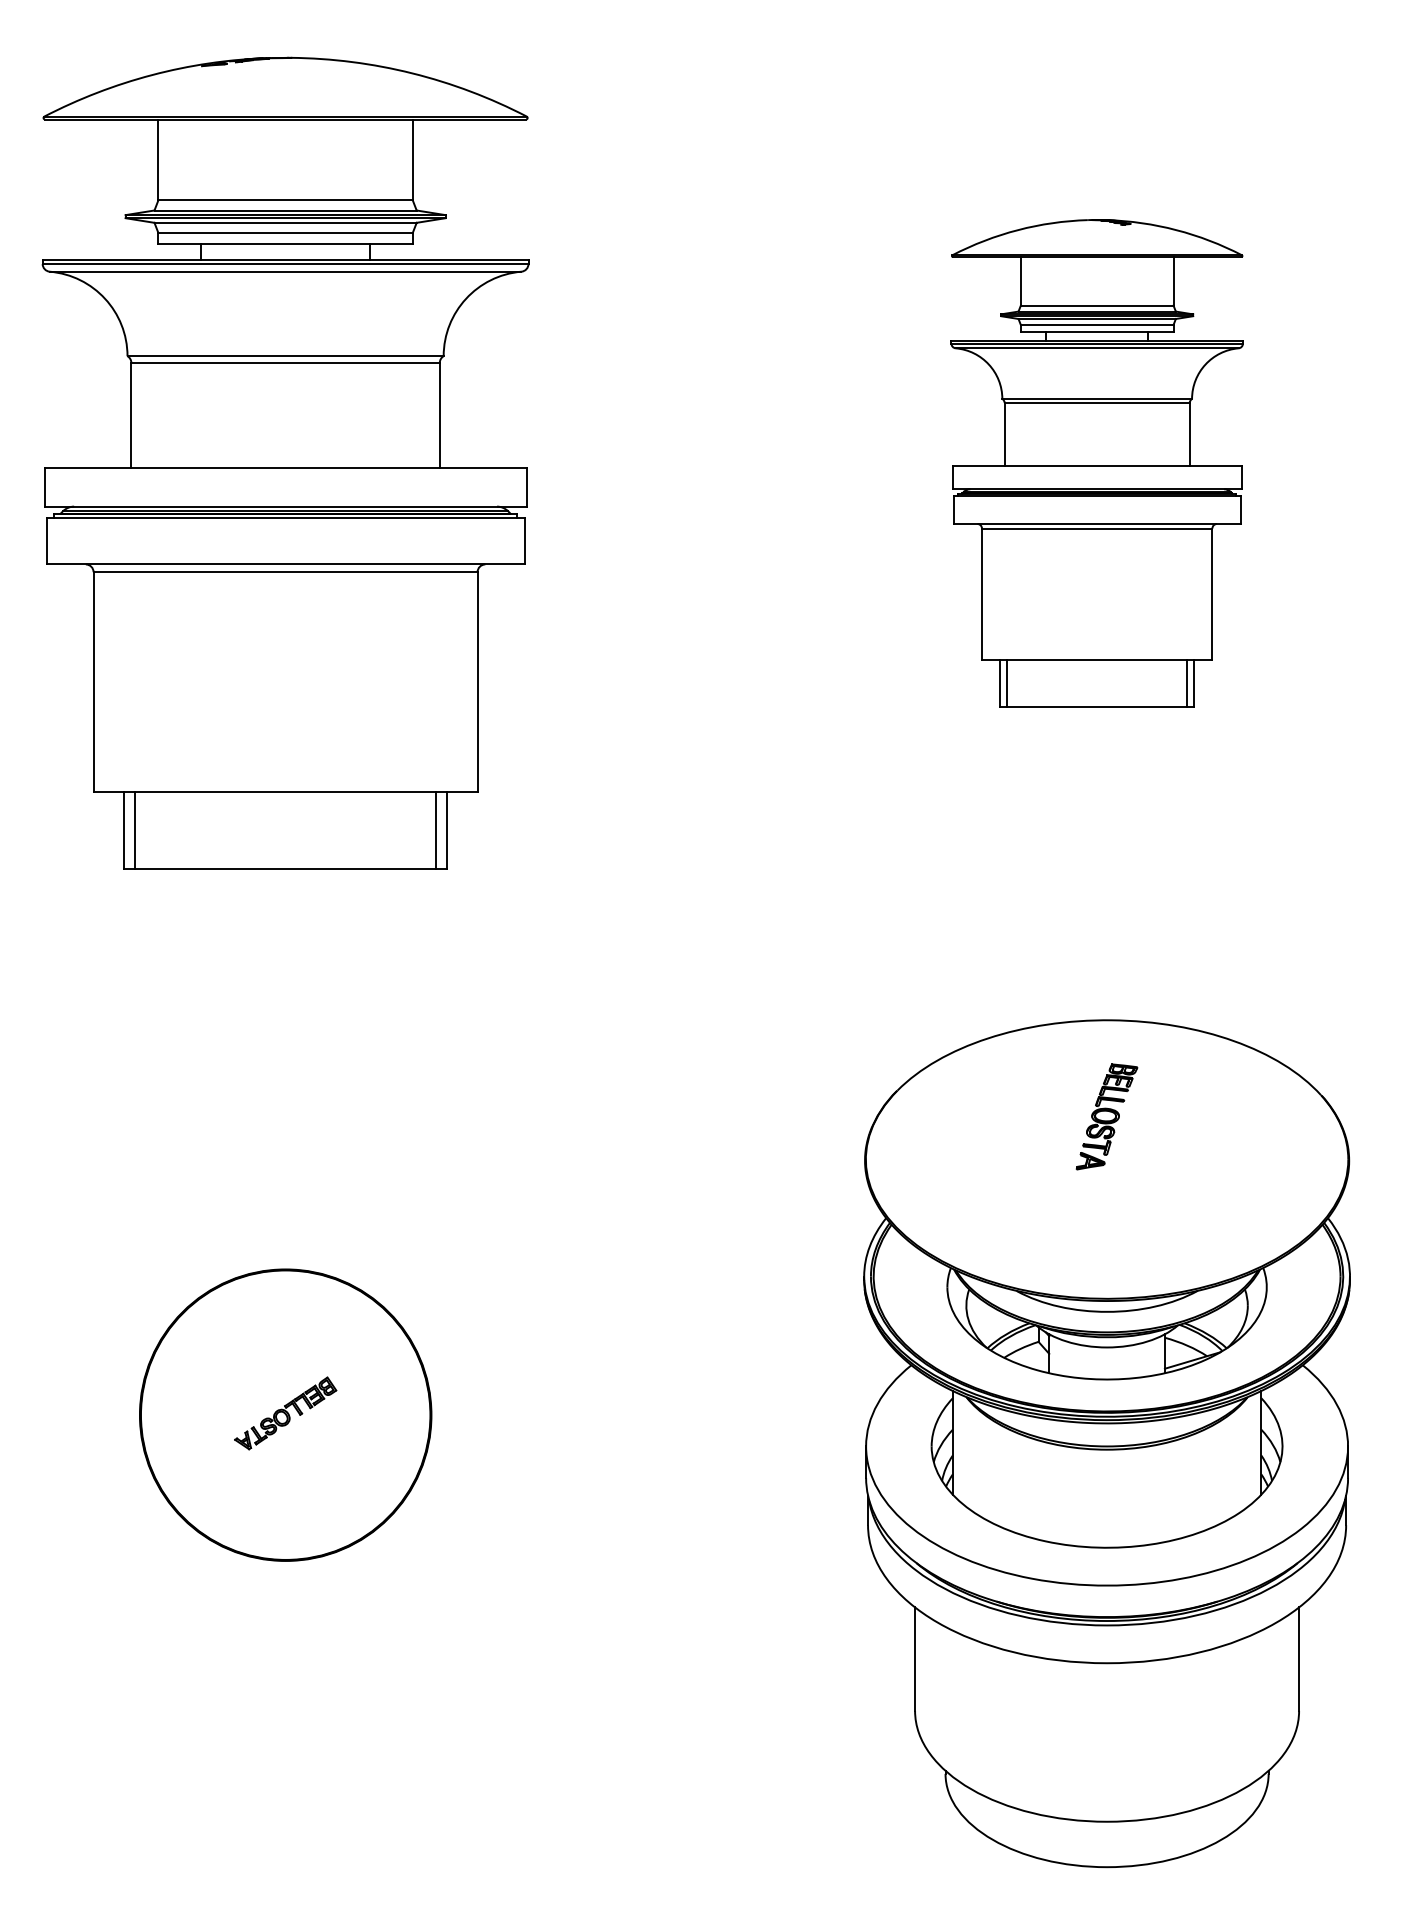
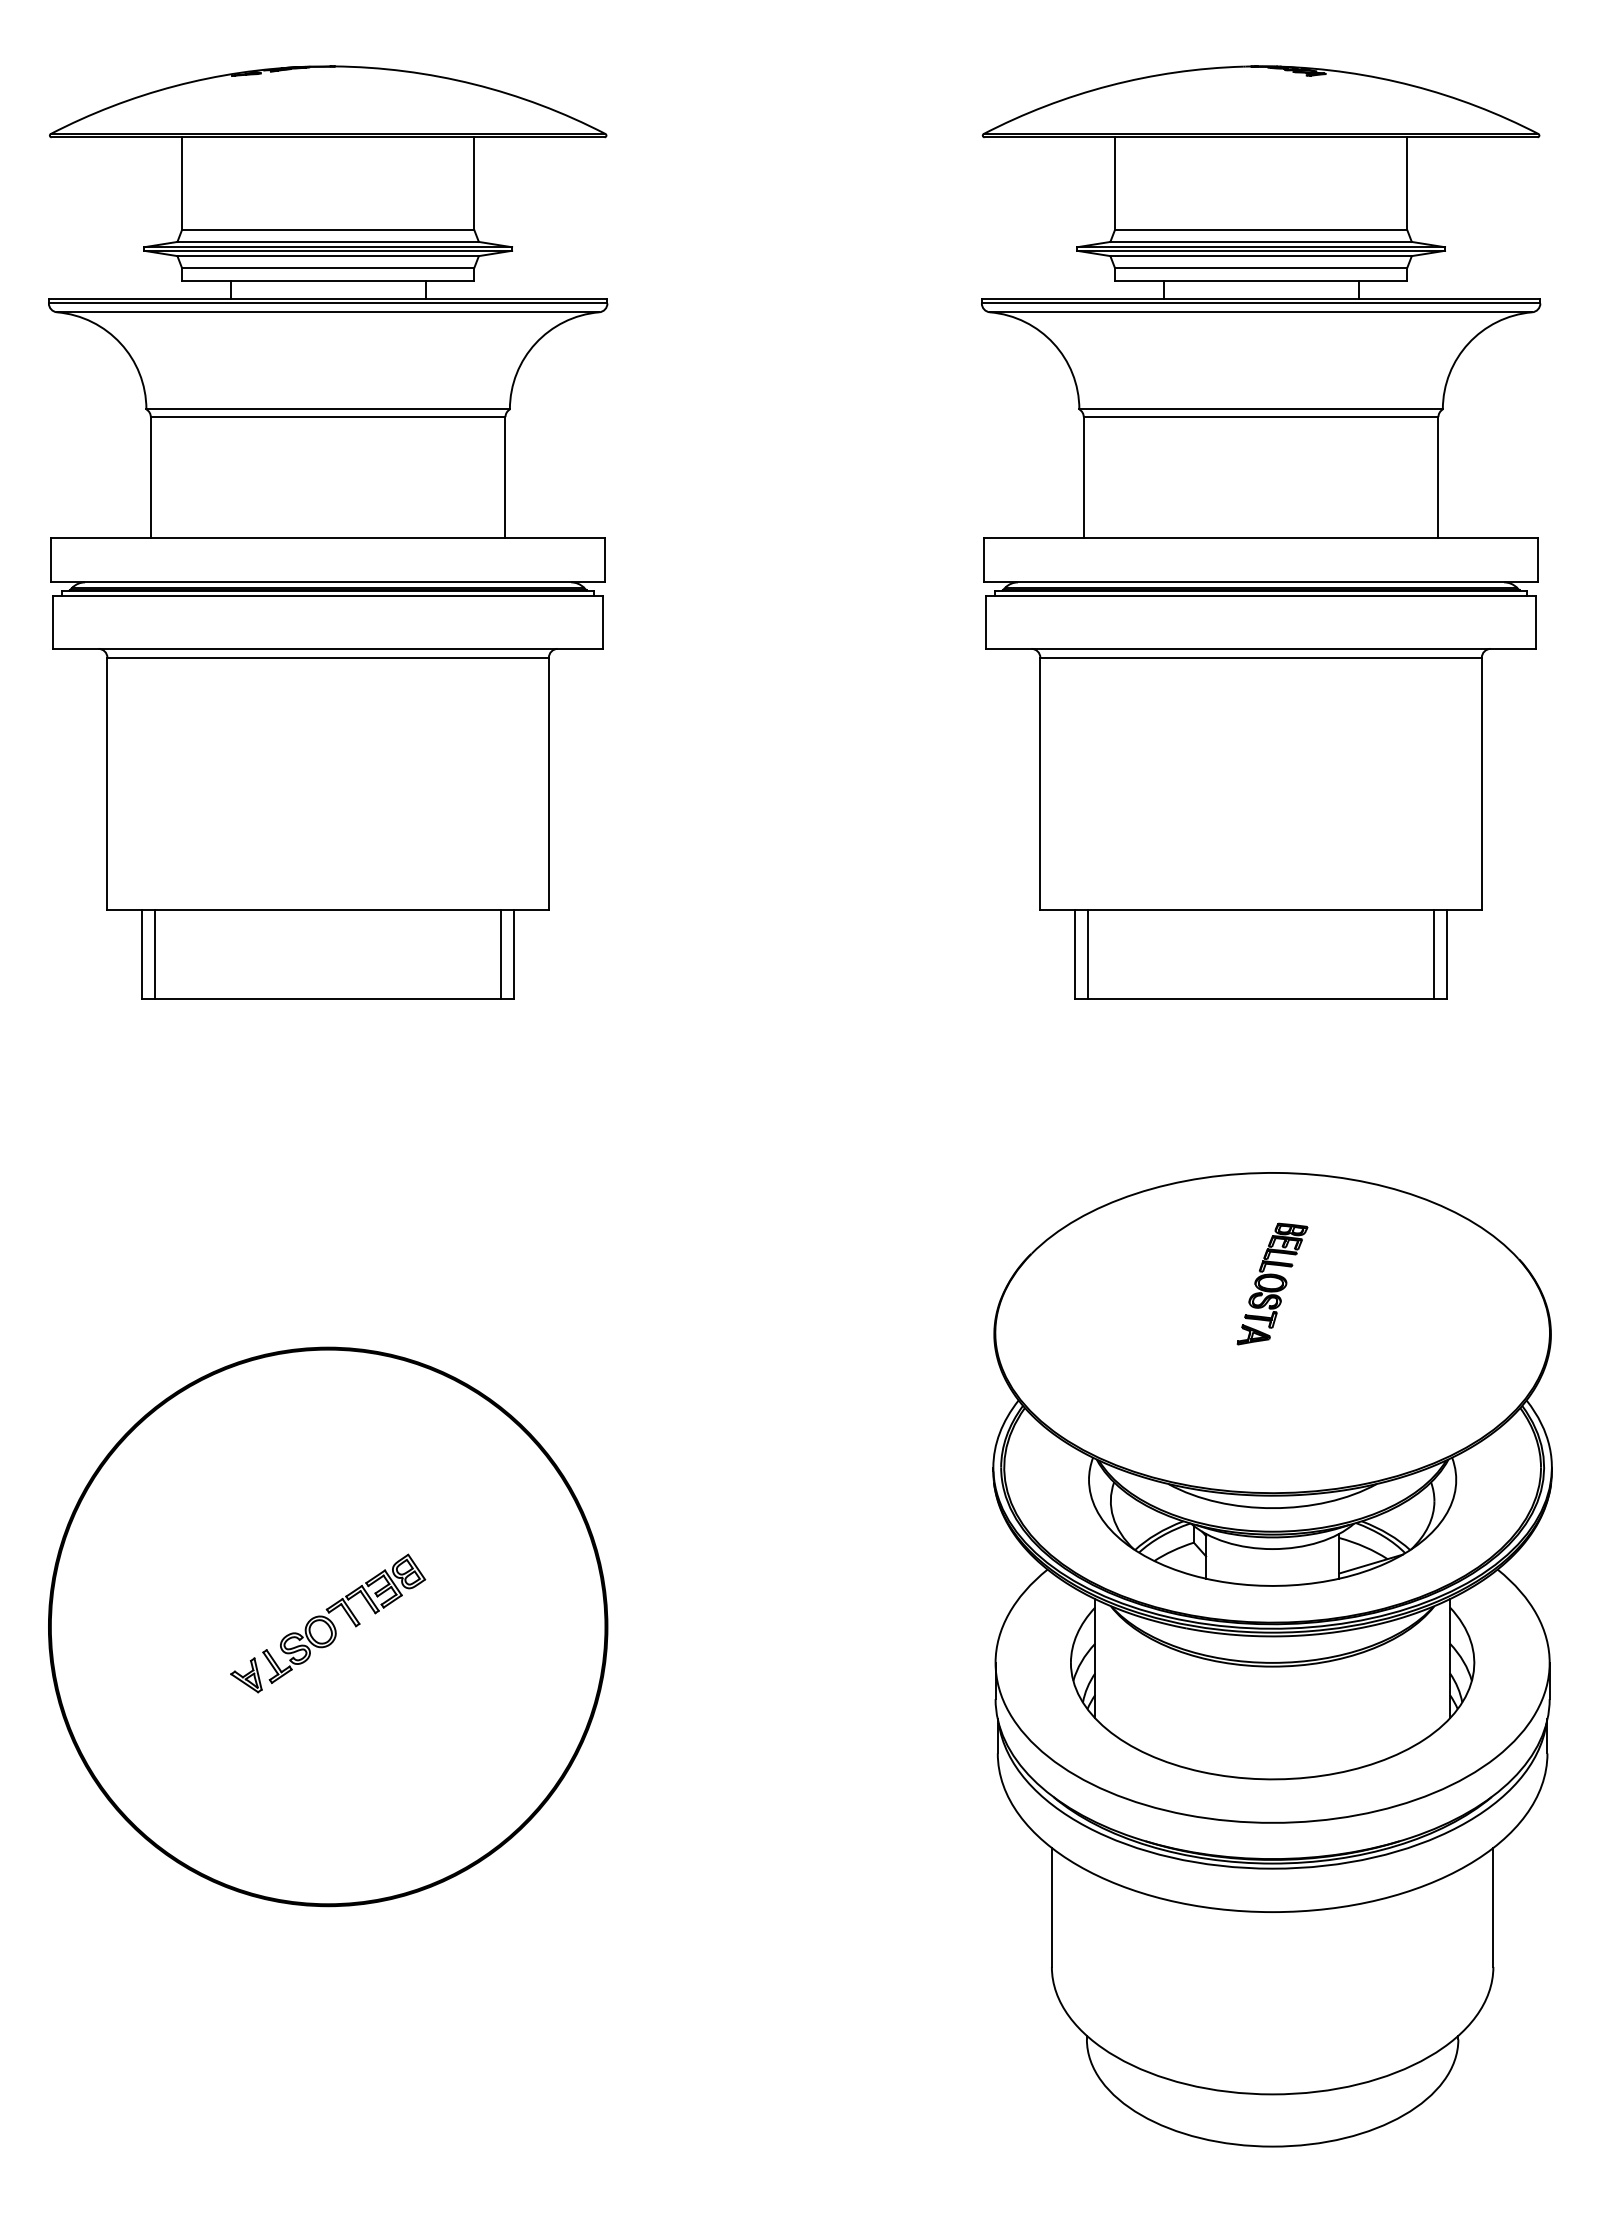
part: (1097, 463) -> (1261, 532), size x1.67
part: (285, 1414) -> (328, 1626), size x1.67

